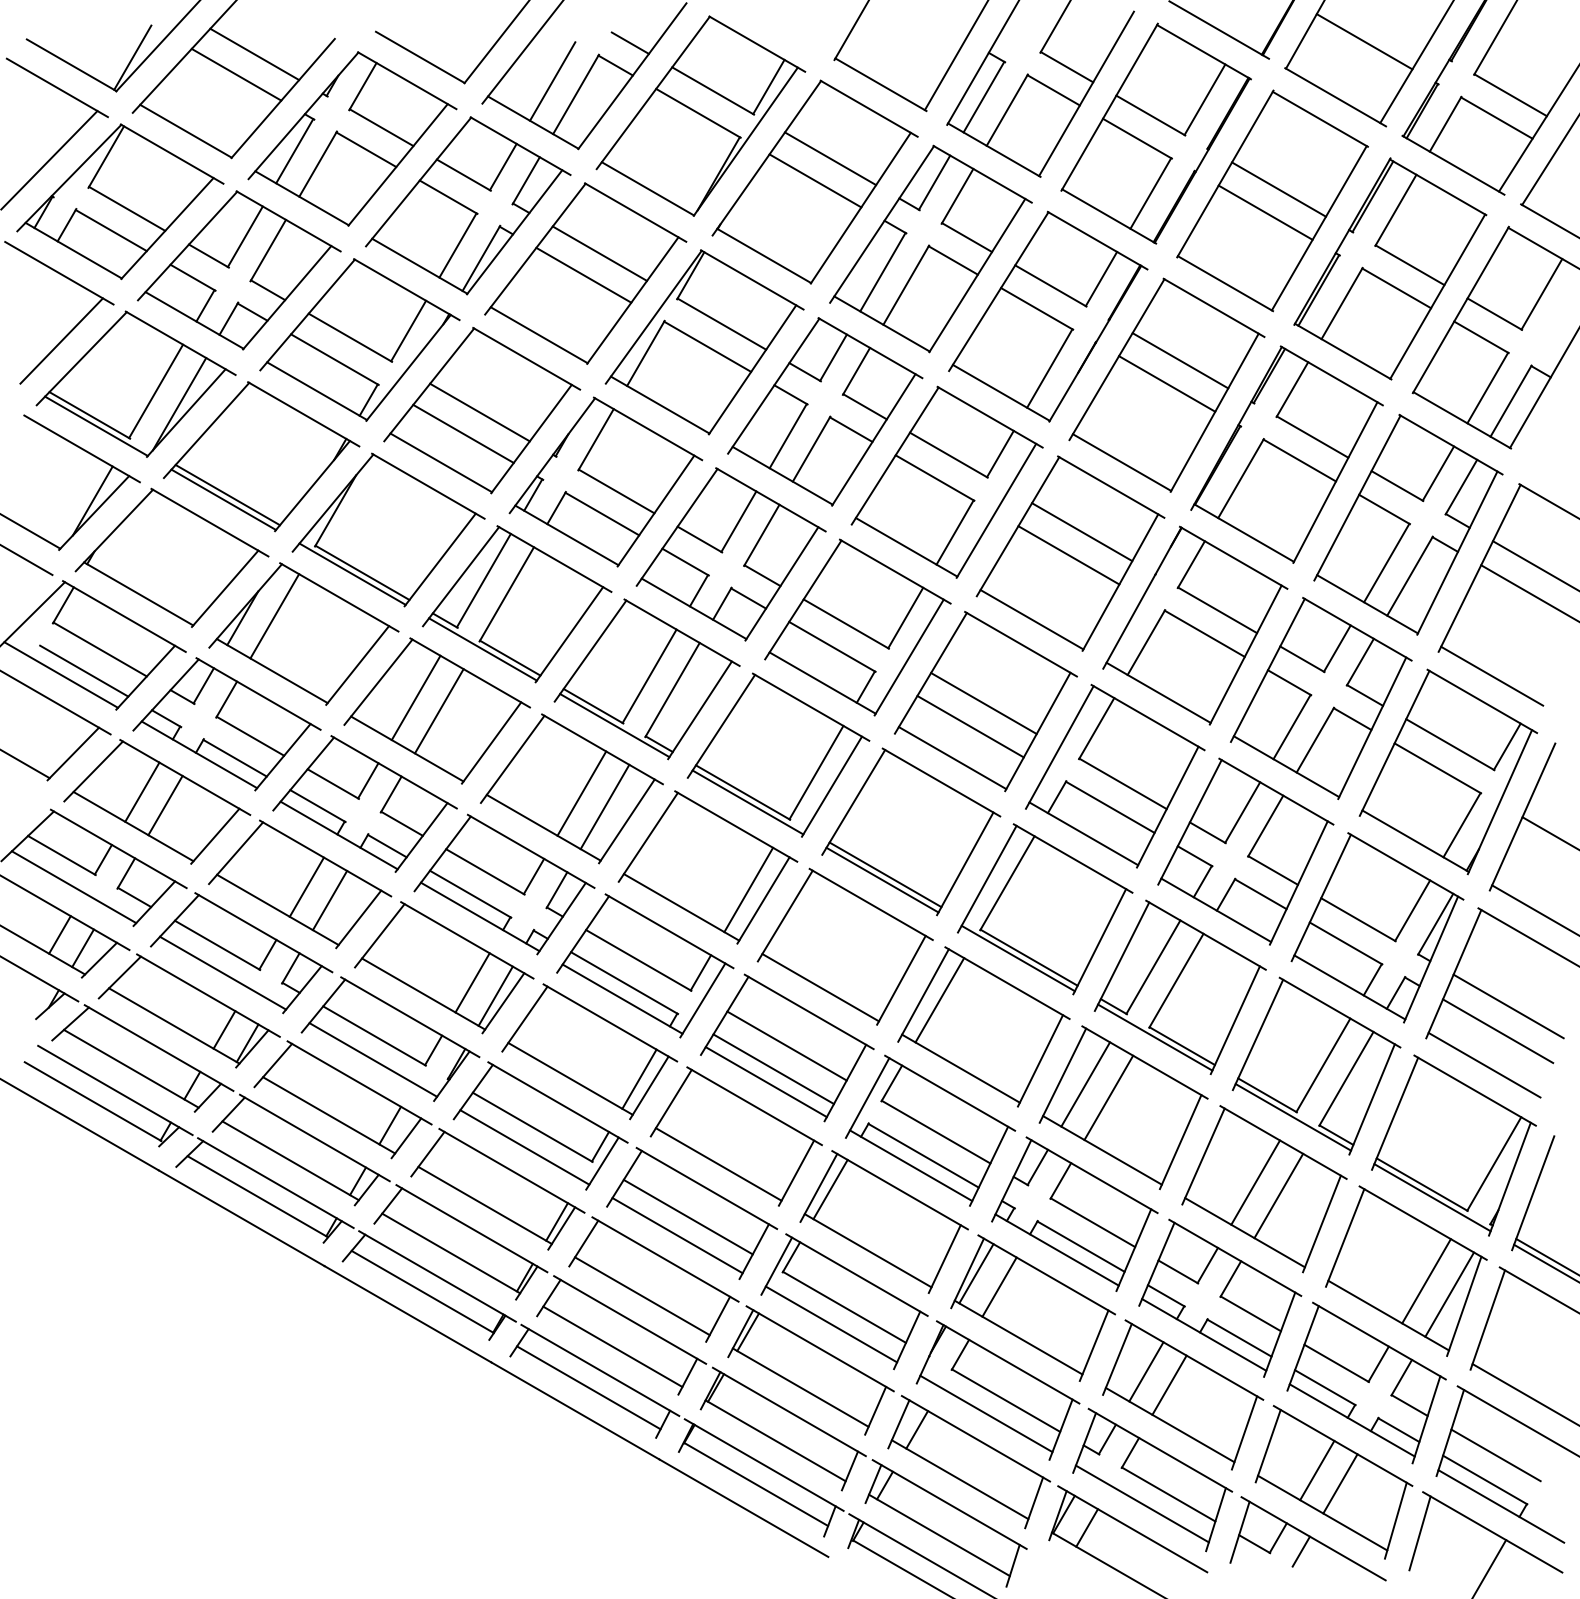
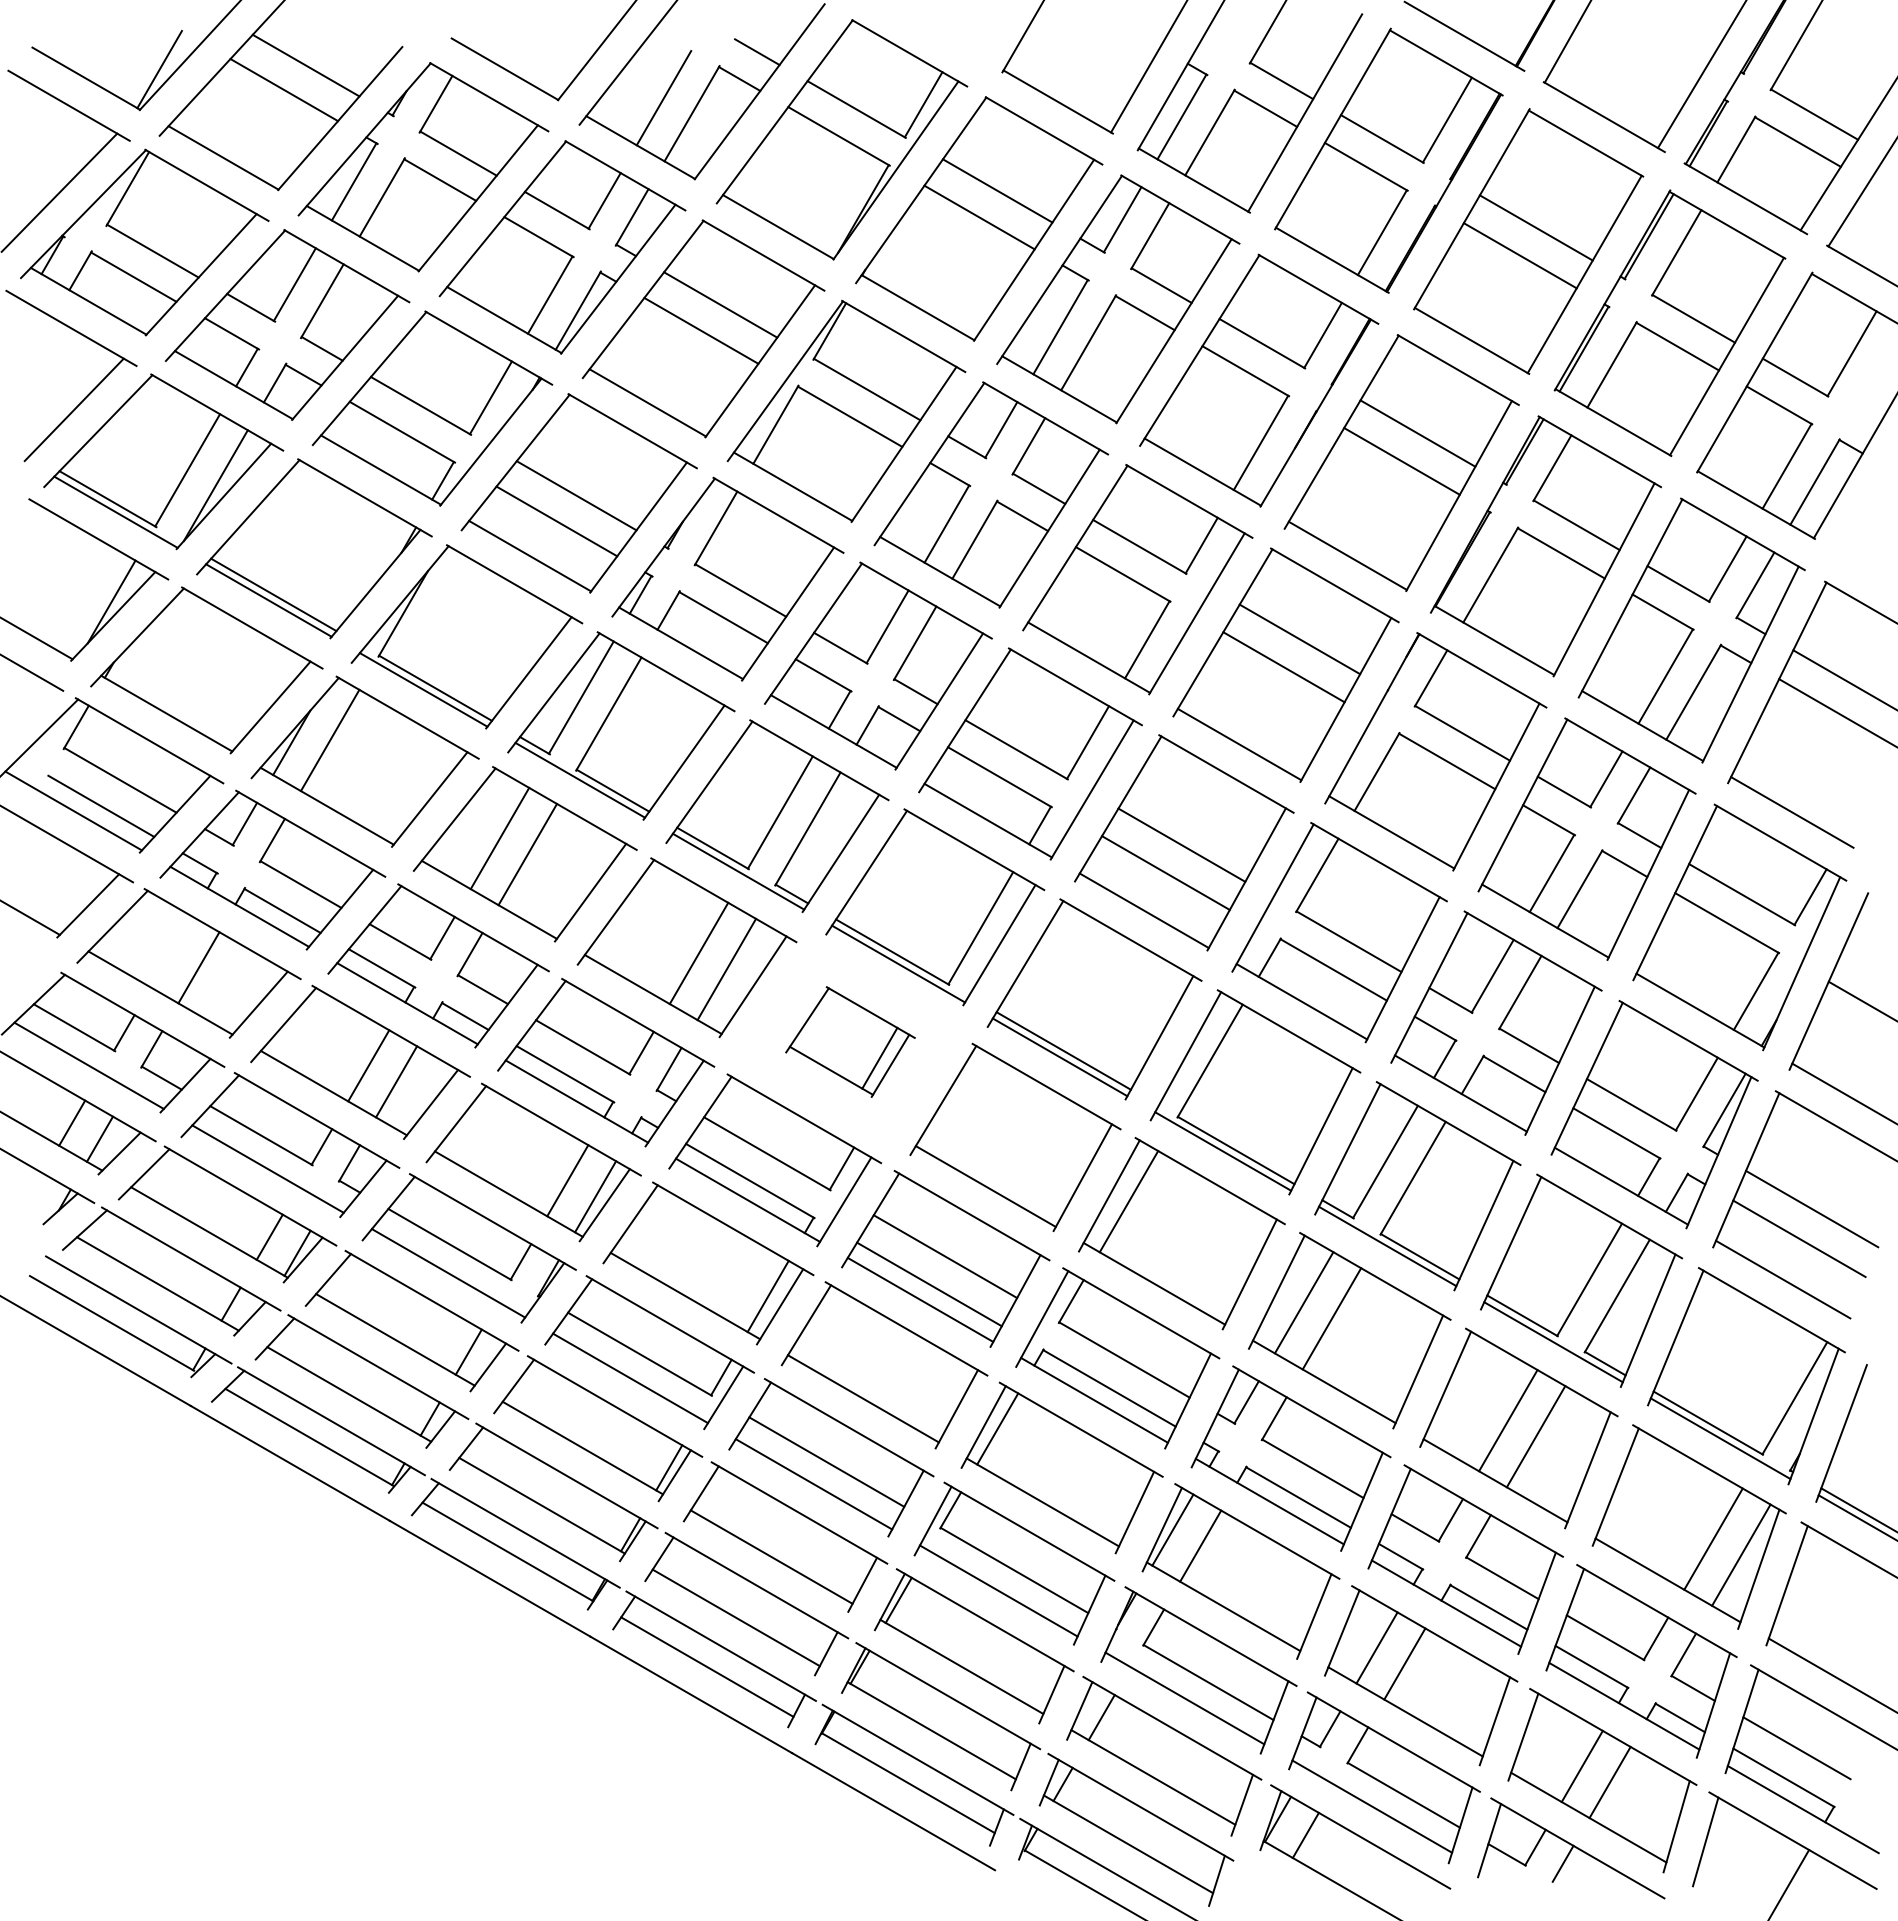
line: (1364, 41) -> (1638, 50), removed
line: (141, 792) -> (170, 951), removed
part: (707, 866) -> (850, 1041), size x0.6

